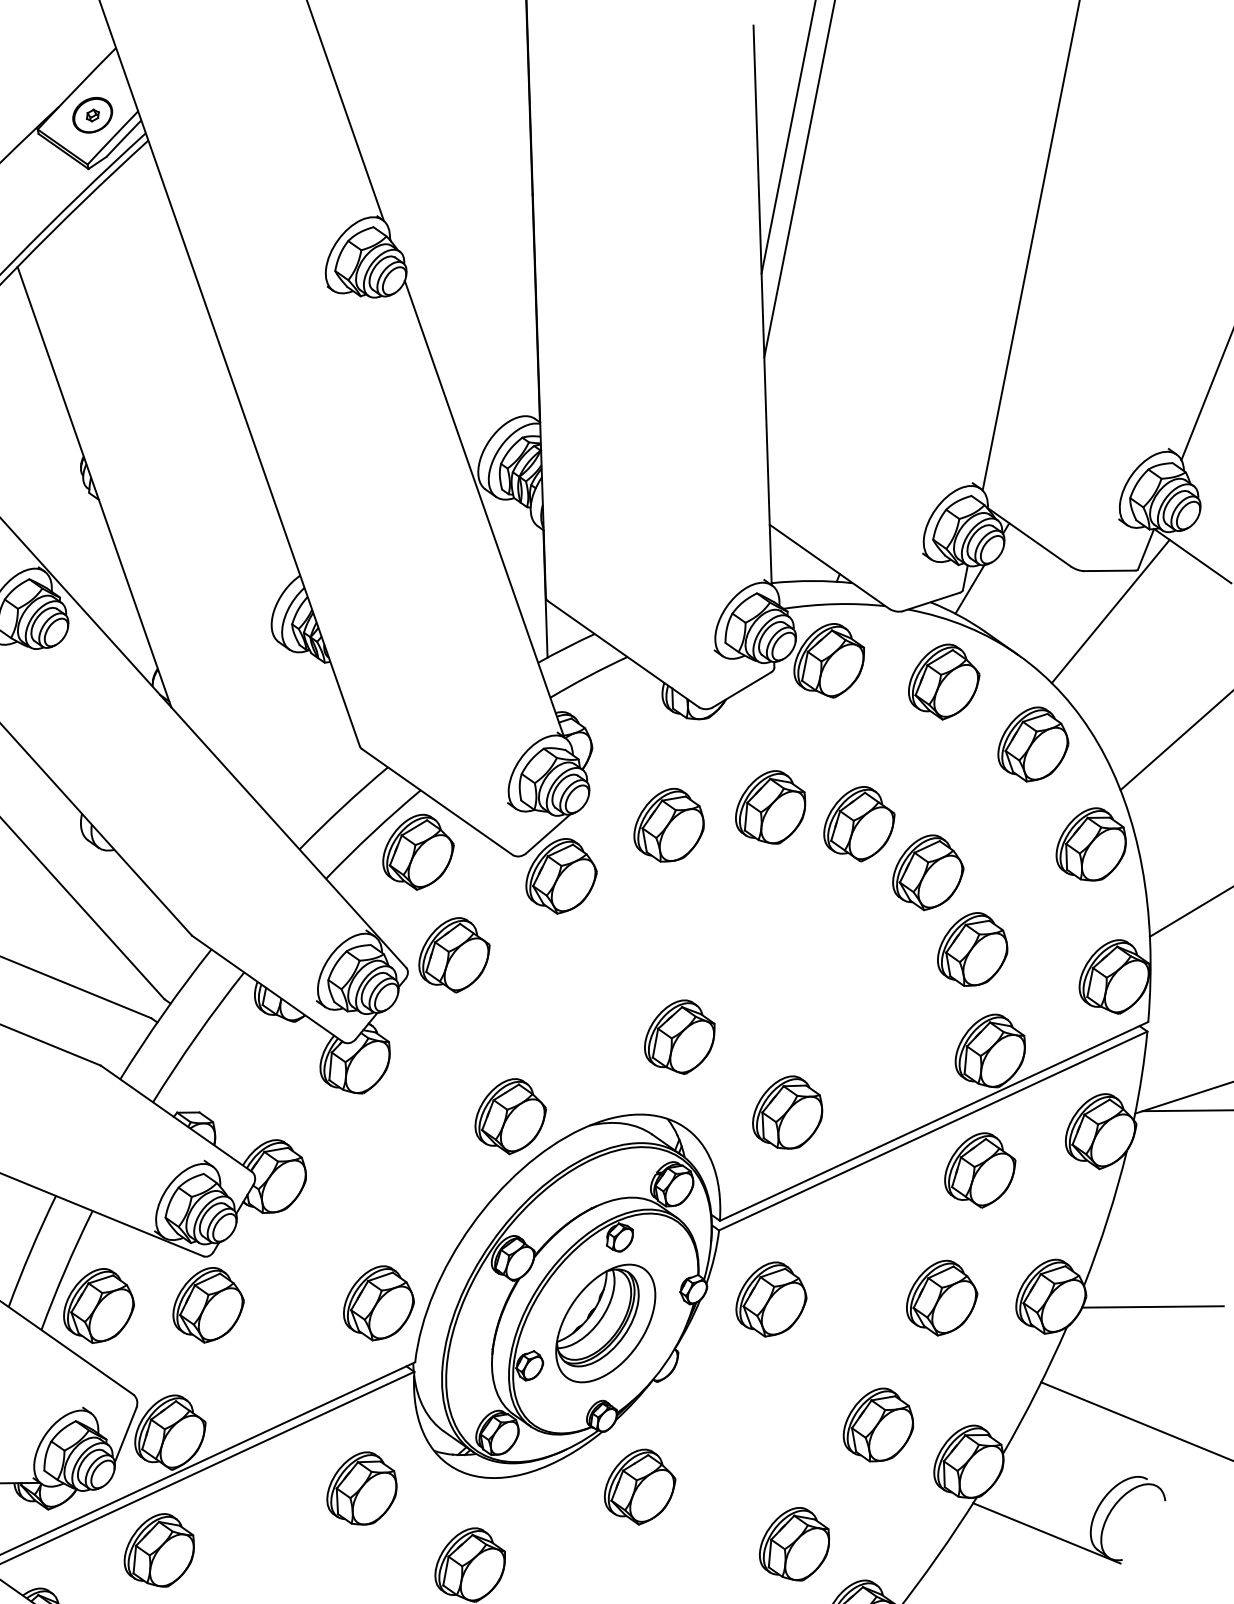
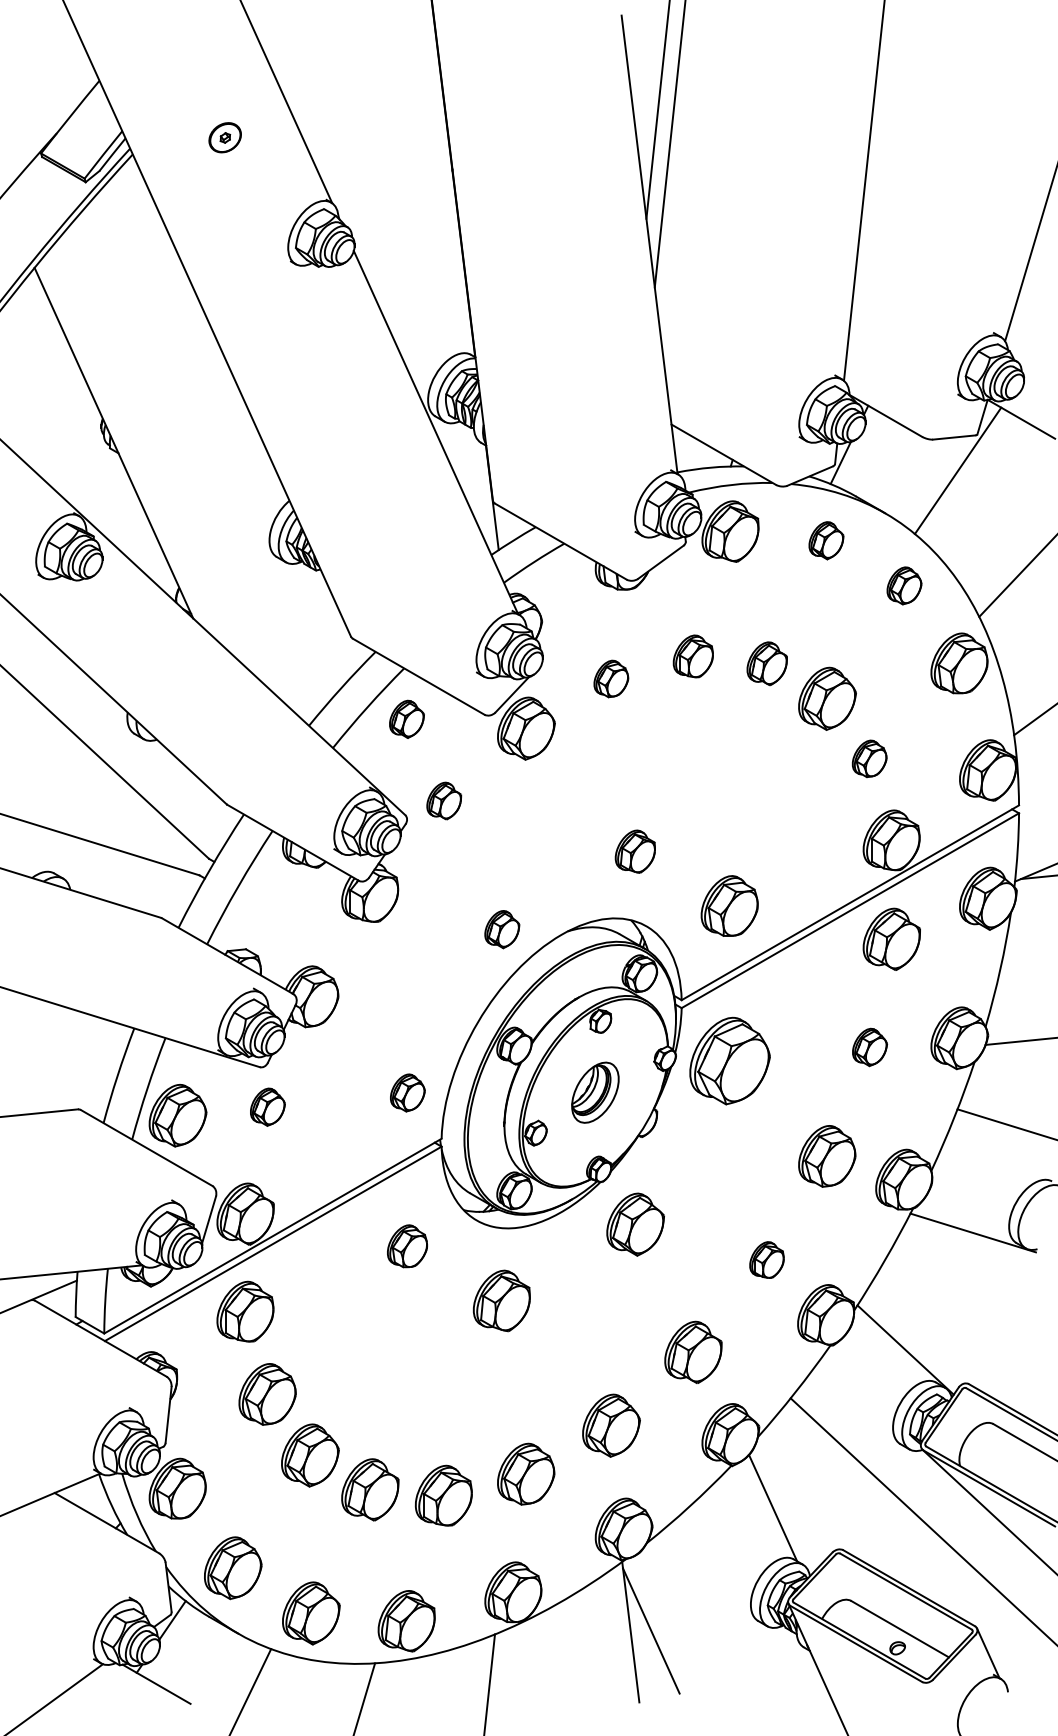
part: (91, 114) -> (224, 137), moved
part: (944, 681) -> (826, 540), size x0.6
part: (1033, 744) -> (904, 585), size x0.6
part: (771, 807) -> (693, 656), size x0.7
part: (859, 823) -> (767, 663), size x0.7
part: (669, 824) -> (611, 678), size x0.6
part: (417, 852) -> (406, 719), size x0.6
part: (972, 949) -> (869, 758), size x0.6
part: (455, 954) -> (444, 800), size x0.6
part: (680, 1036) -> (635, 851), size x0.7
part: (511, 1116) -> (502, 929), size x0.6
part: (771, 1298) -> (729, 1060), size x1.4
part: (941, 1298) -> (869, 1047), size x0.6
part: (378, 1302) -> (407, 1092), size x0.6
part: (208, 1305) -> (267, 1107), size x0.6
part: (605, 1323) -> (595, 1092), size x0.6
part: (362, 1488) -> (407, 1246), size x0.7
part: (794, 1543) -> (766, 1259), size x0.6

